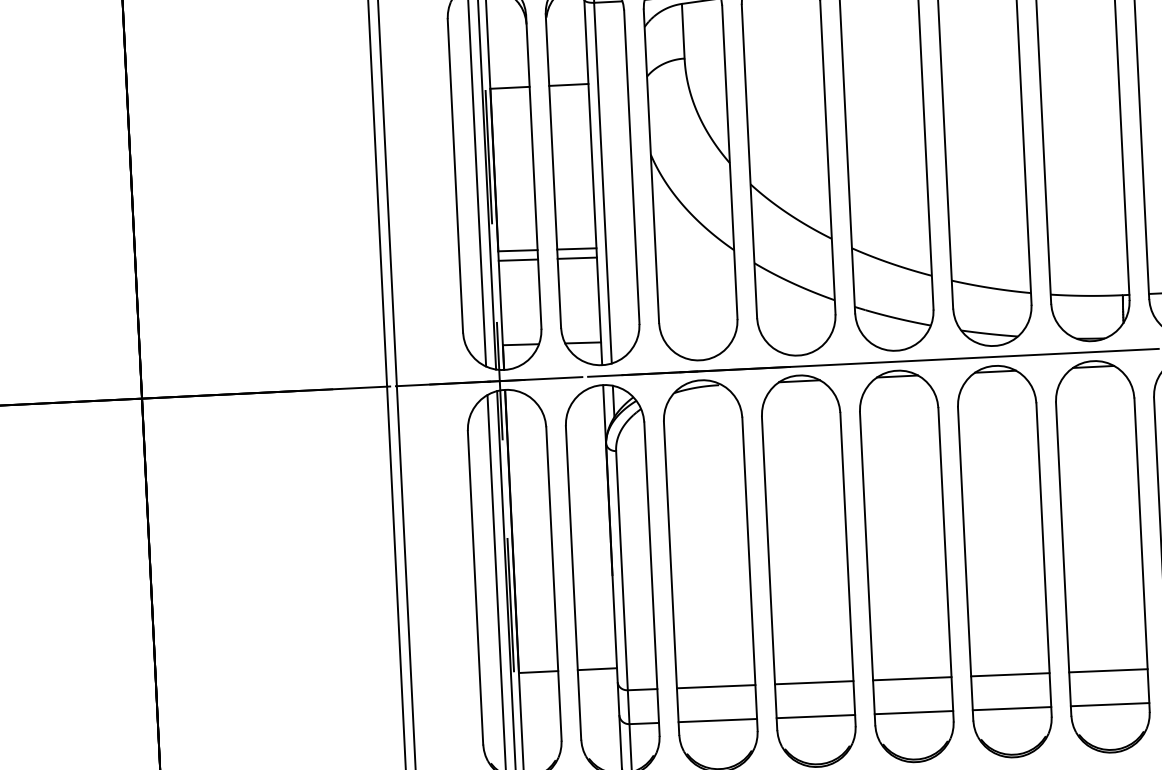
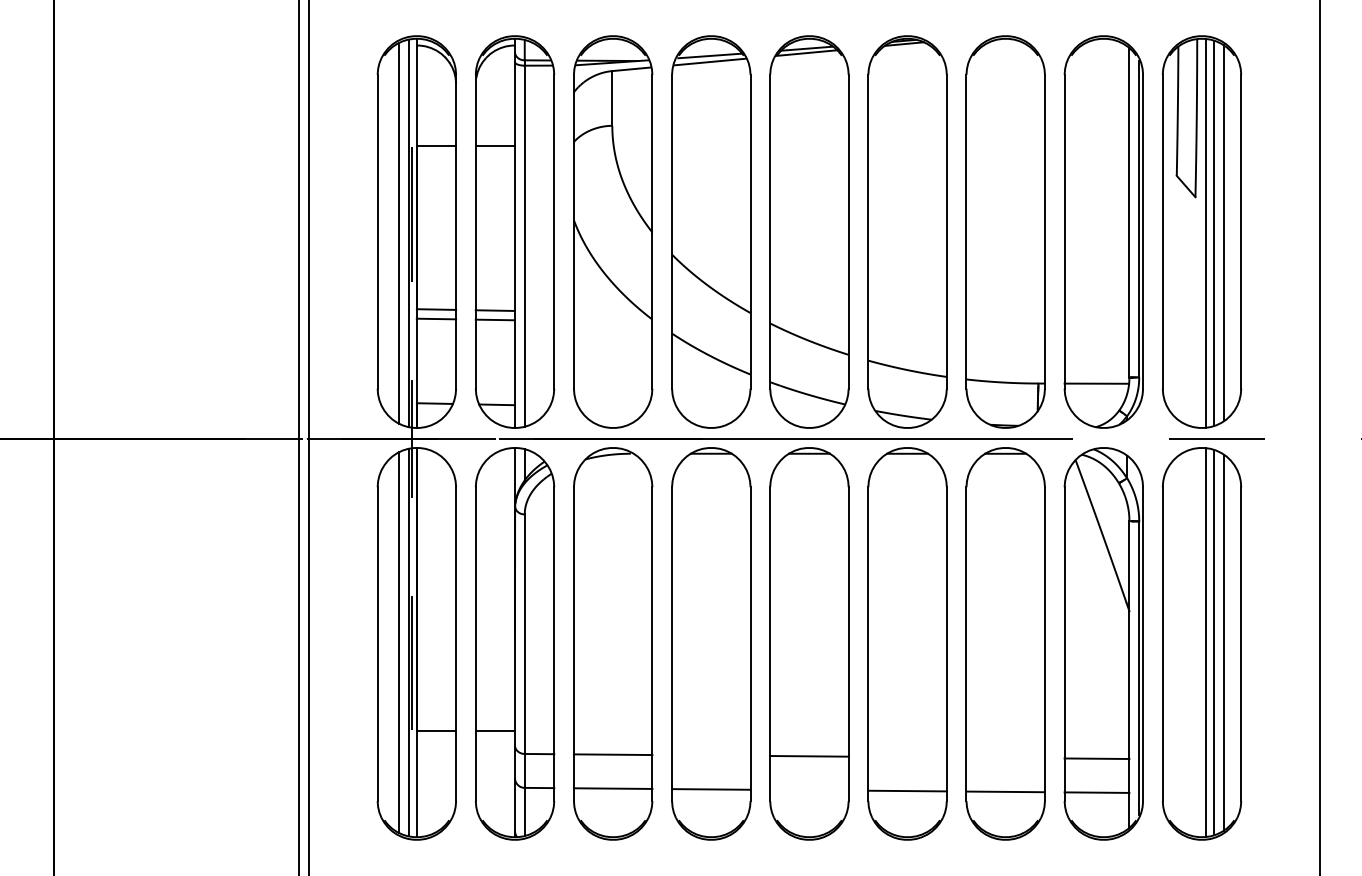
line: (1108, 670) -> (1005, 757), removed
line: (1010, 674) -> (907, 756), removed
line: (814, 682) -> (711, 755), removed
line: (913, 711) -> (809, 789), removed

